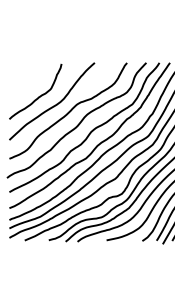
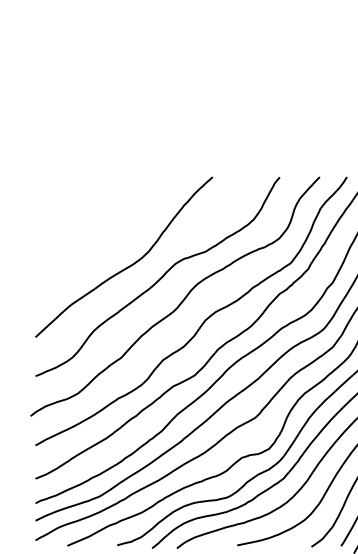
curve: (38, 96) -> (95, 246), removed

